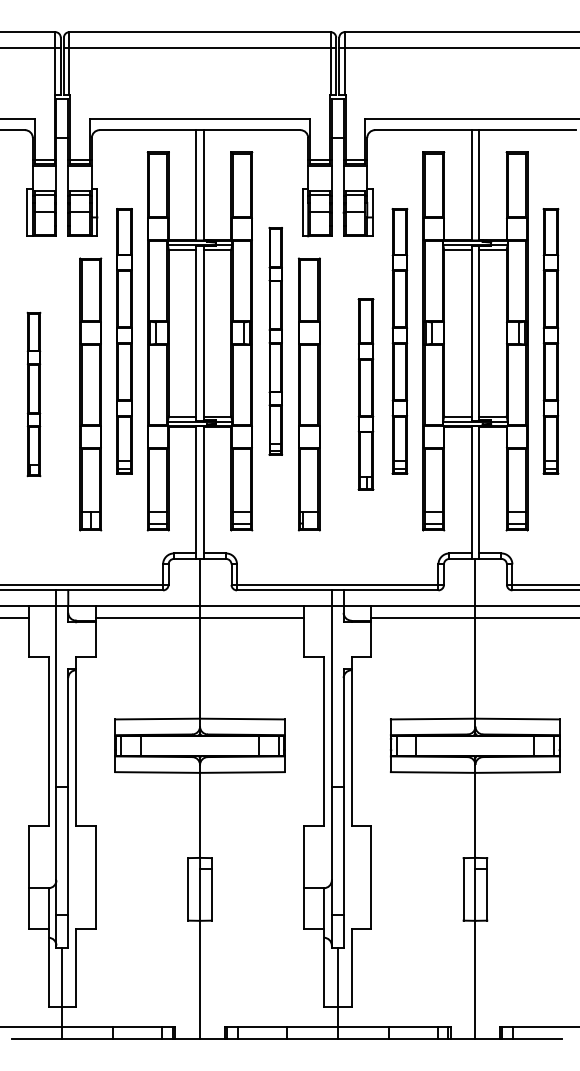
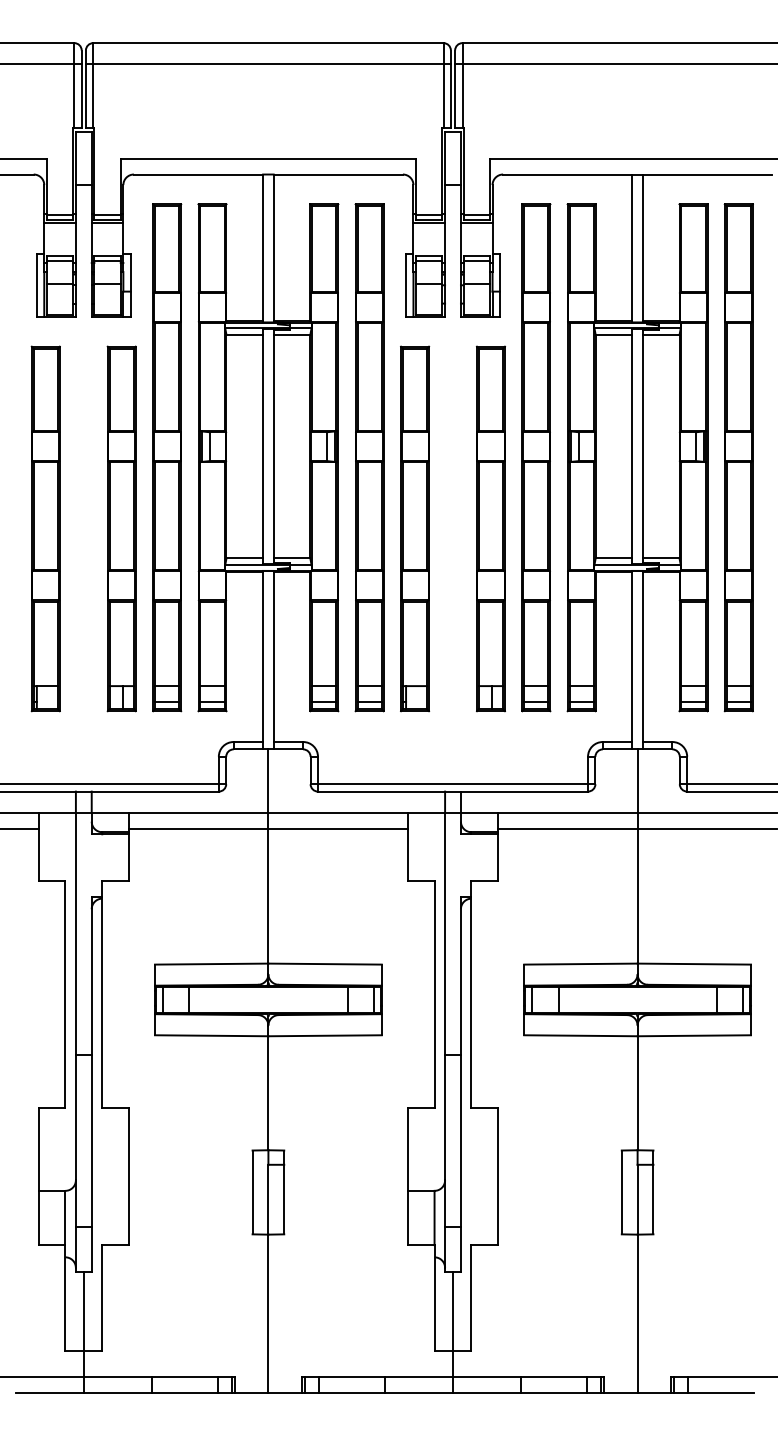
part: (124, 341) -> (167, 457), size x1.43
part: (275, 341) -> (369, 457), size x1.67
part: (399, 341) -> (535, 457), size x1.43
part: (550, 341) -> (738, 457), size x1.43
part: (33, 394) -> (45, 528), size x1.67
part: (365, 394) -> (490, 528), size x1.43

